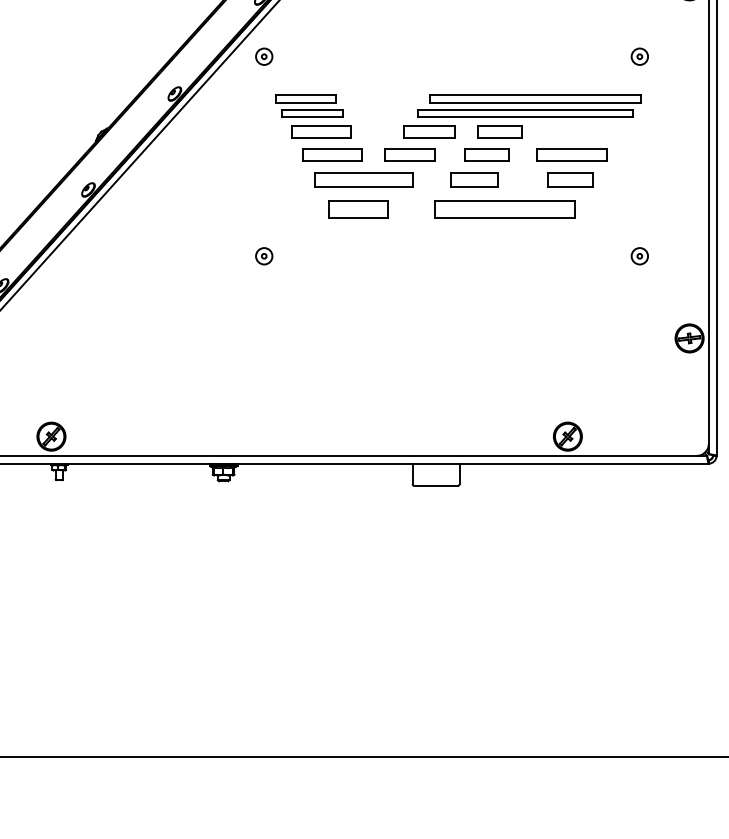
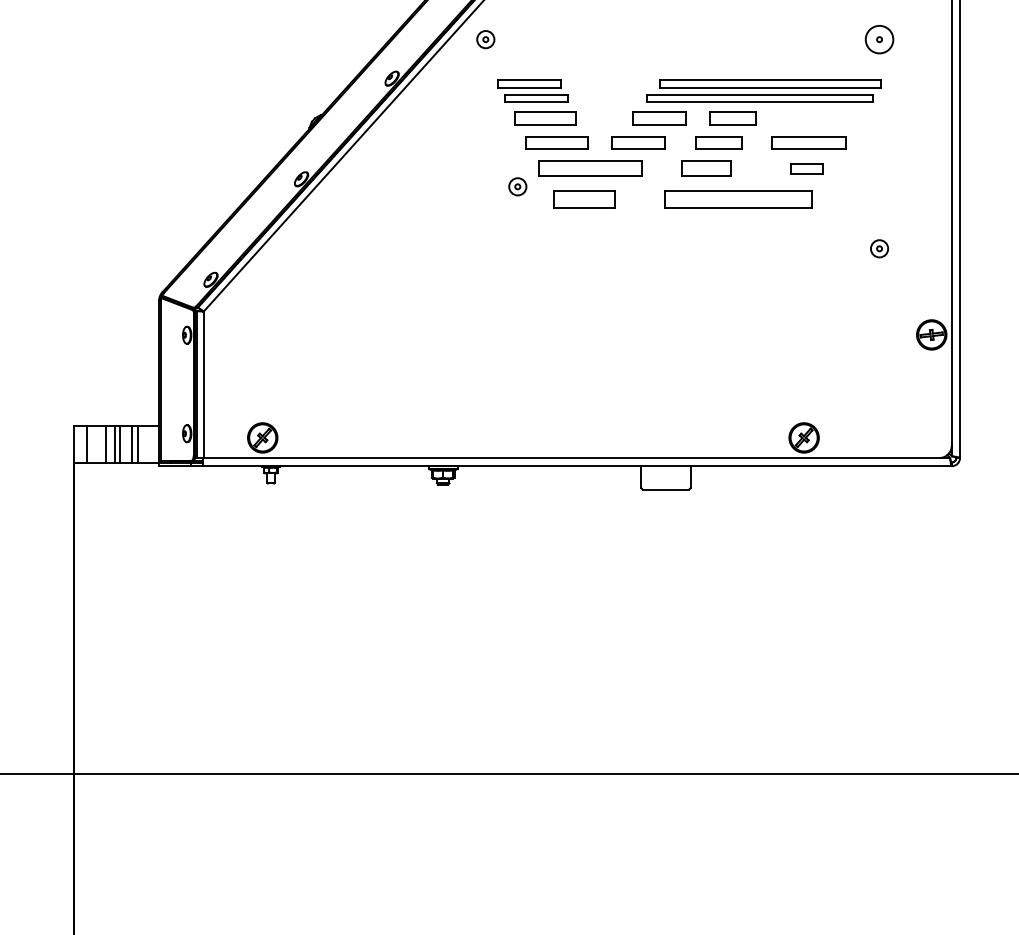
circle: (639, 56) -> (879, 39), size x1.6
part: (570, 179) -> (806, 168), size x0.7
part: (263, 255) -> (517, 186), moved

